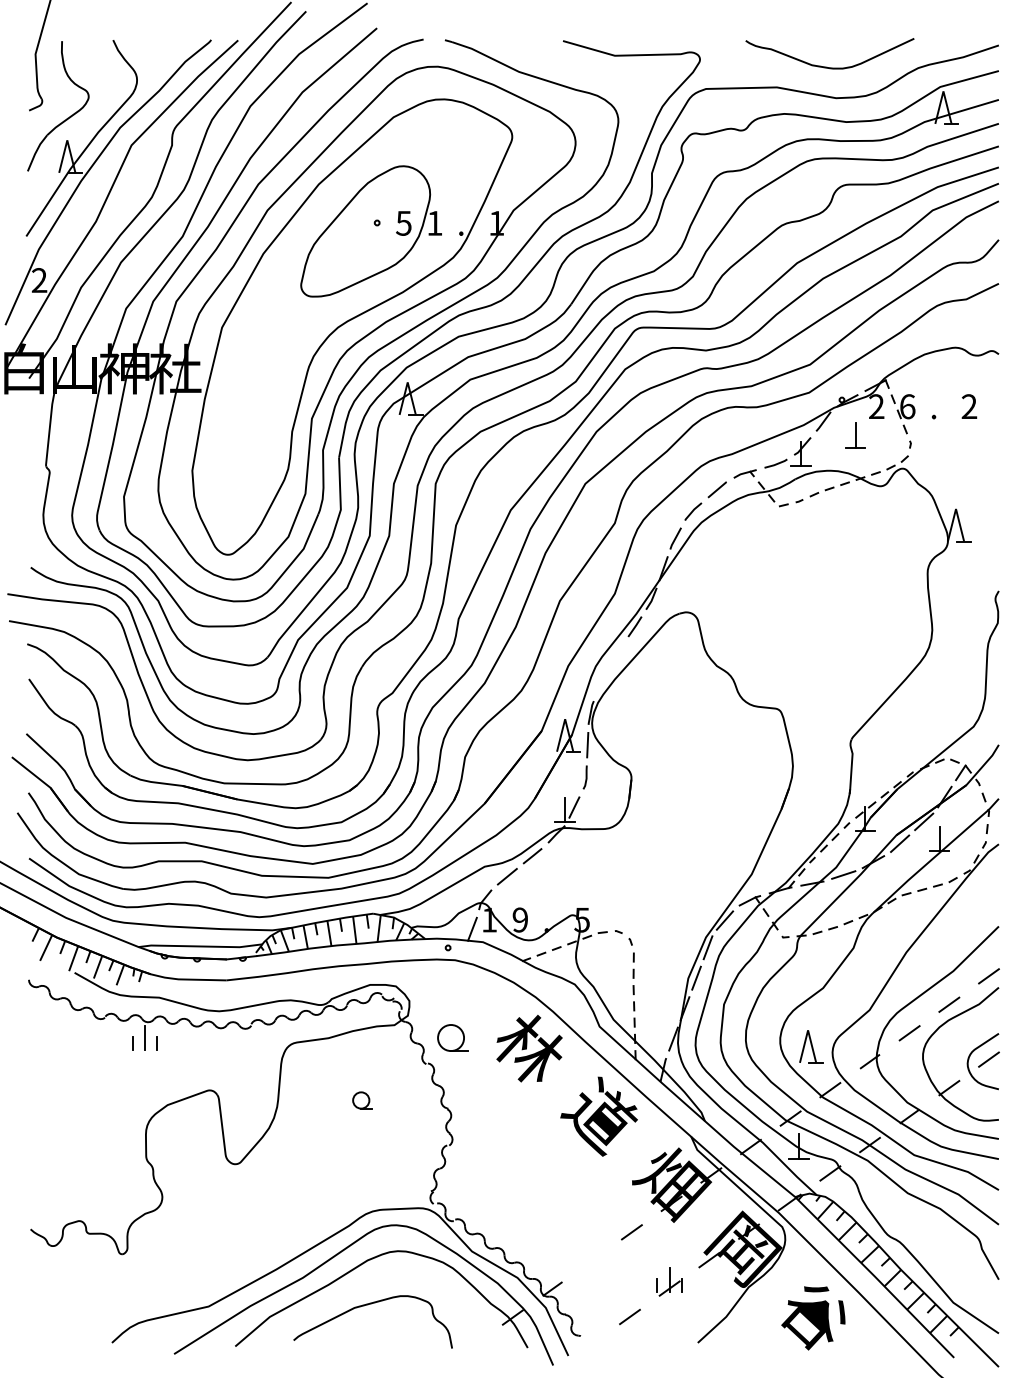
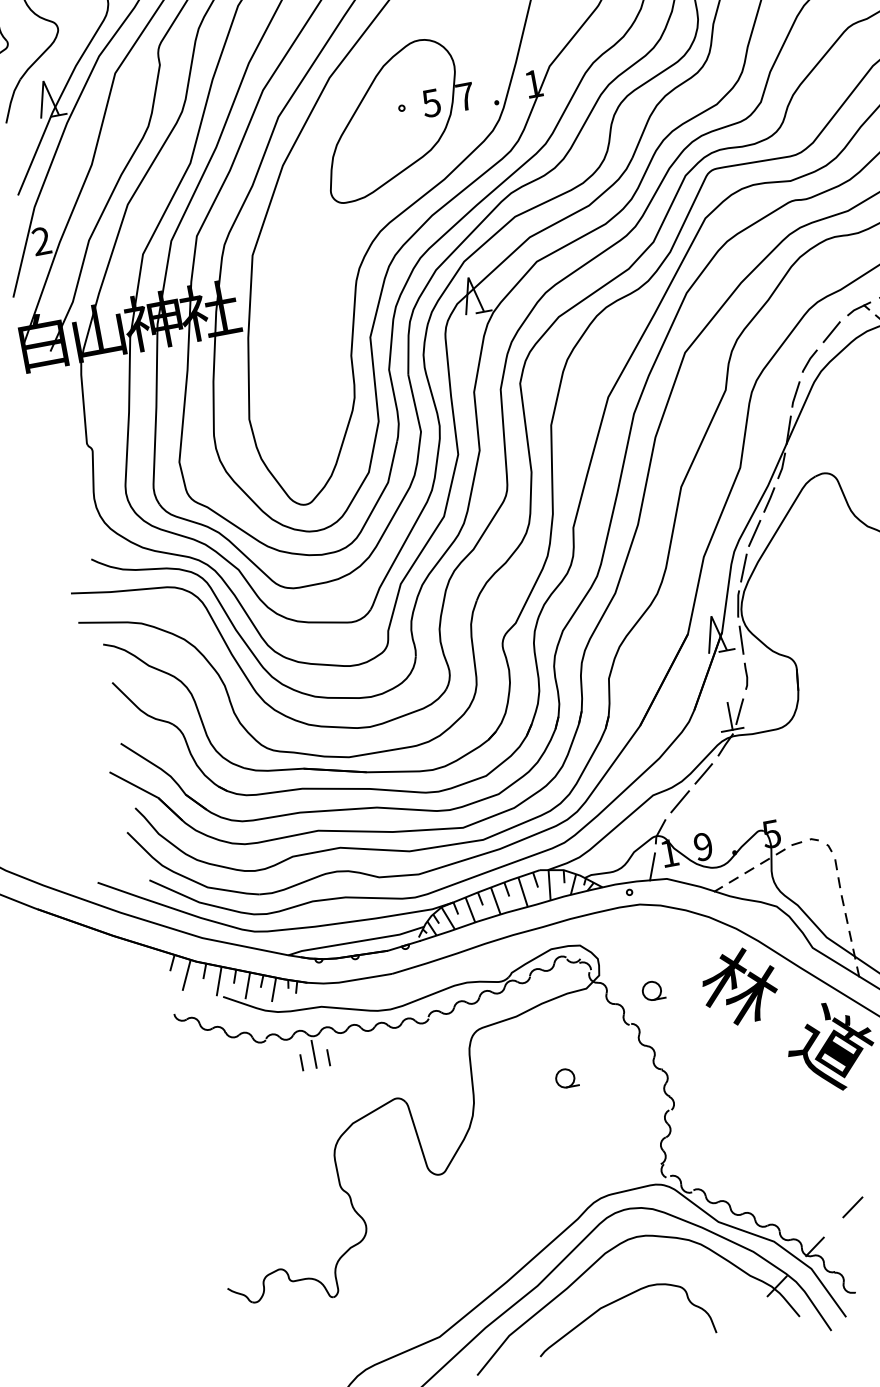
text: (434, 223) -> (465, 97), 1 -> 7
line: (616, 653) -> (754, 533), added
line: (601, 681) -> (743, 567), added
part: (452, 1037) -> (652, 990), size x0.62
line: (592, 1260) -> (853, 1207), added

